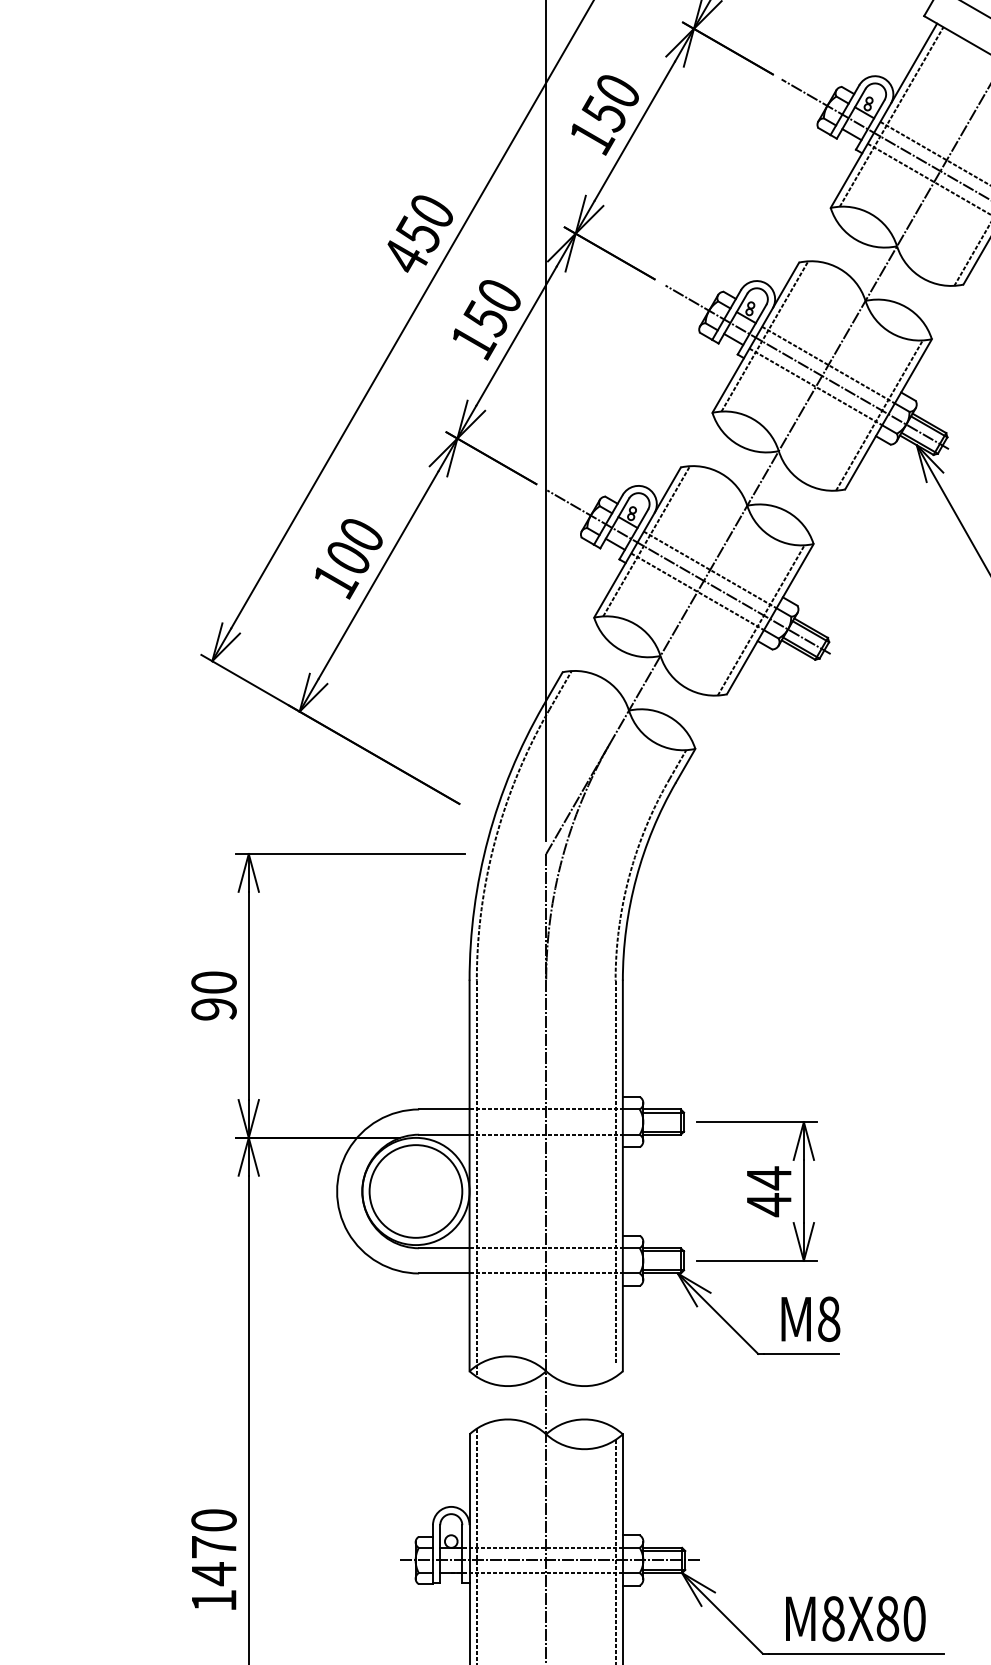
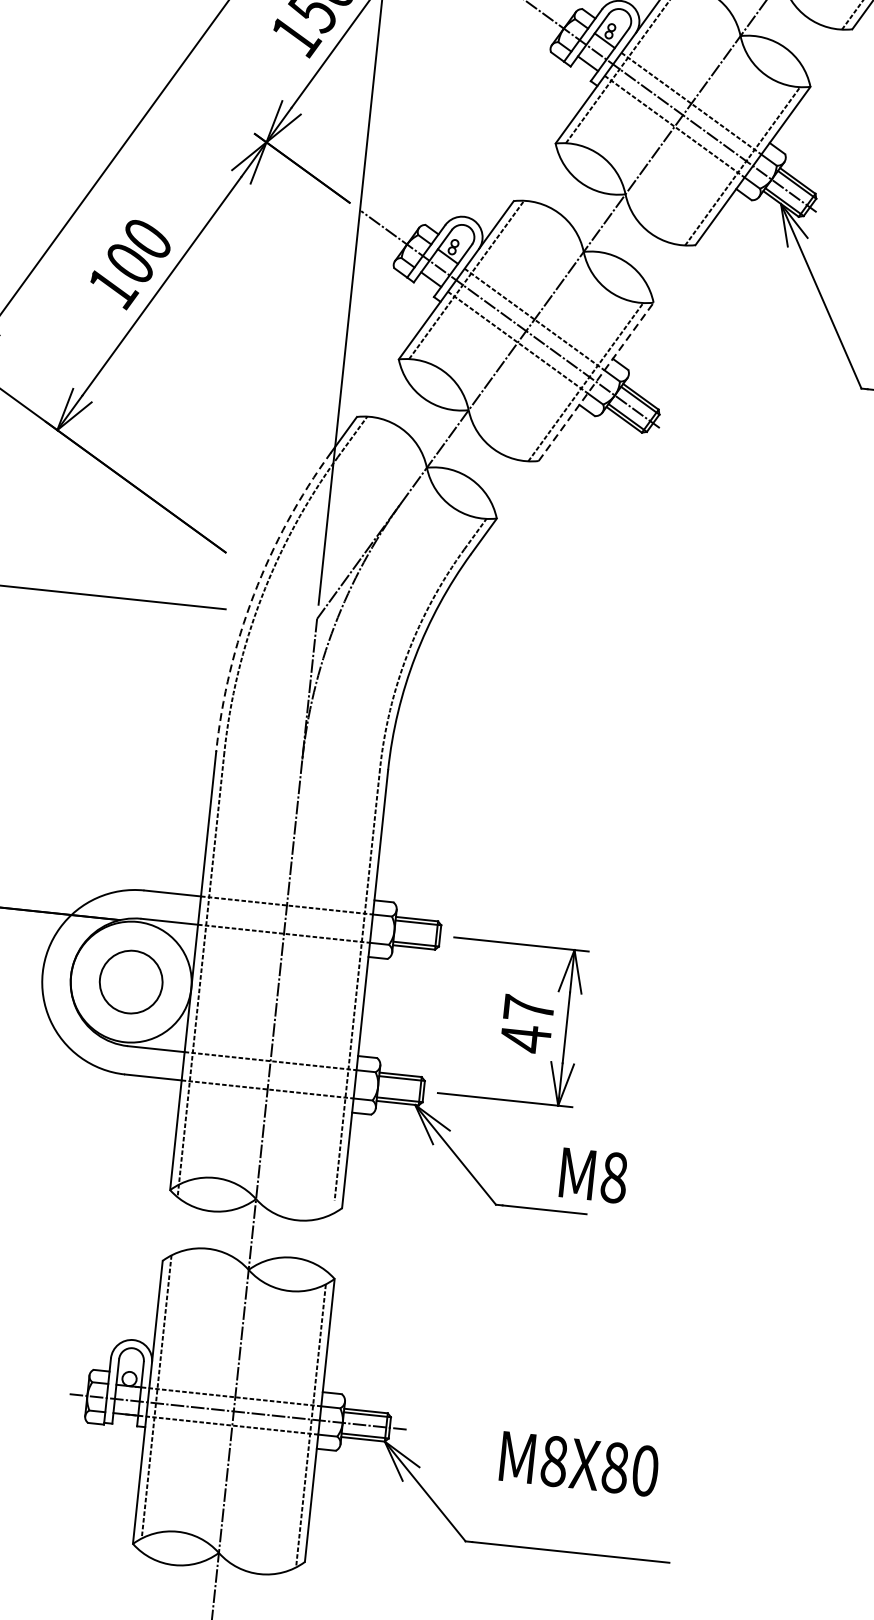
line: (770, 619) -> (596, 382), solid -> dashed
arc: (488, 838) -> (254, 594), solid -> dashed
text: (769, 1178) -> (529, 1009), 44 -> 47
circle: (415, 1191) -> (130, 982), size x0.6
text: (810, 1318) -> (593, 1174), moved
text: (855, 1618) -> (579, 1463), moved

